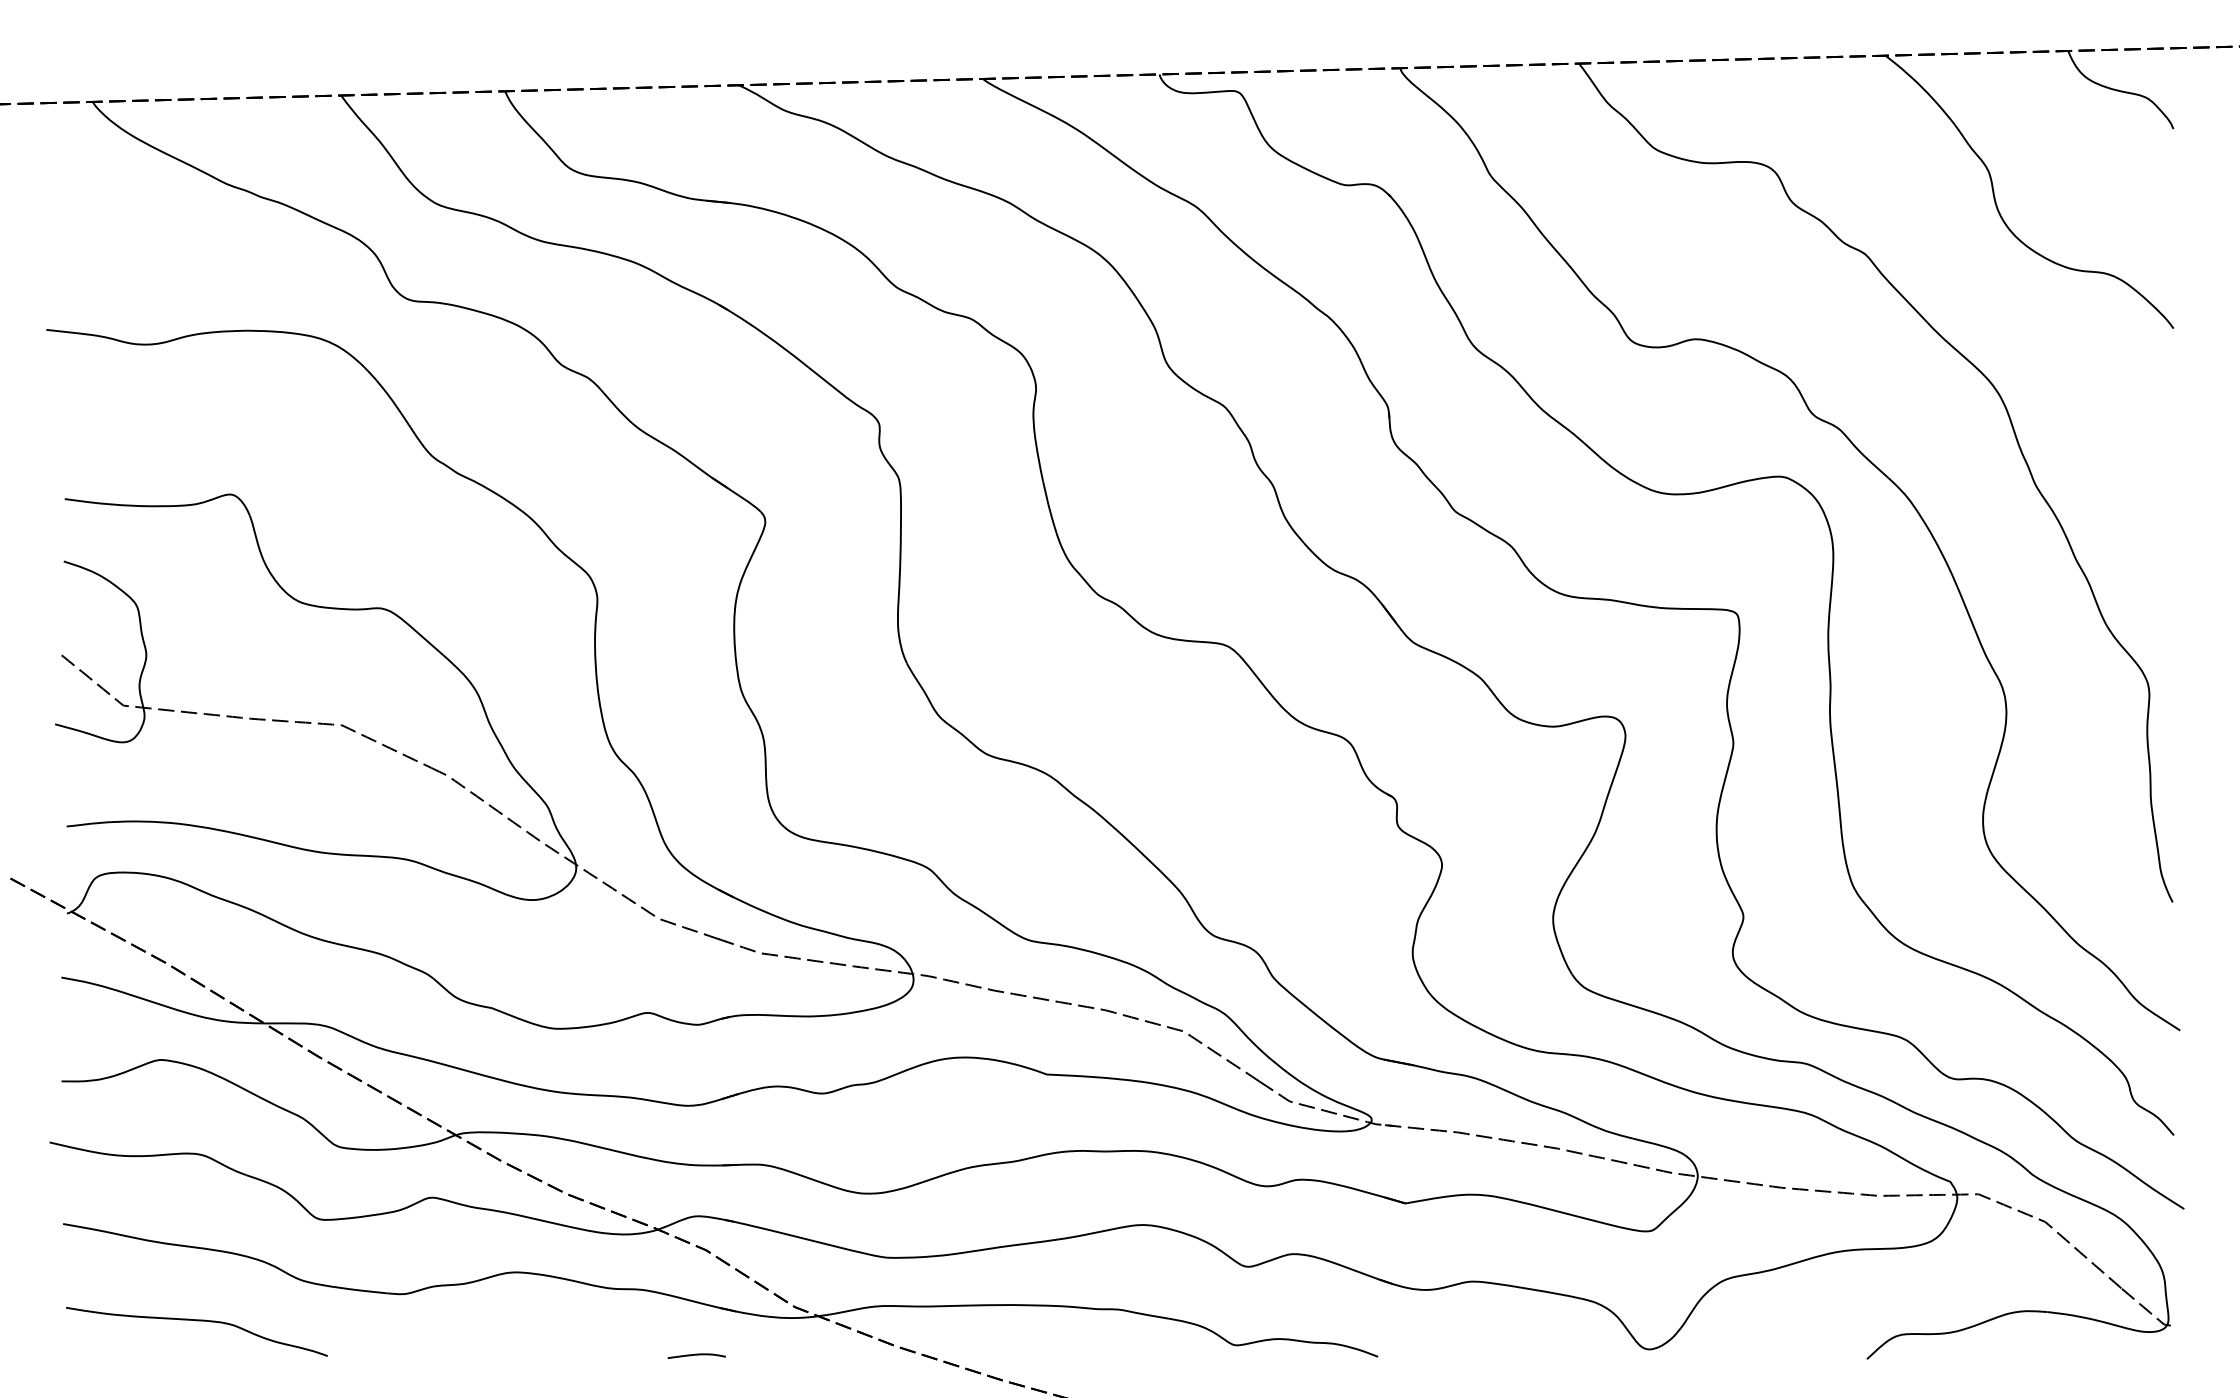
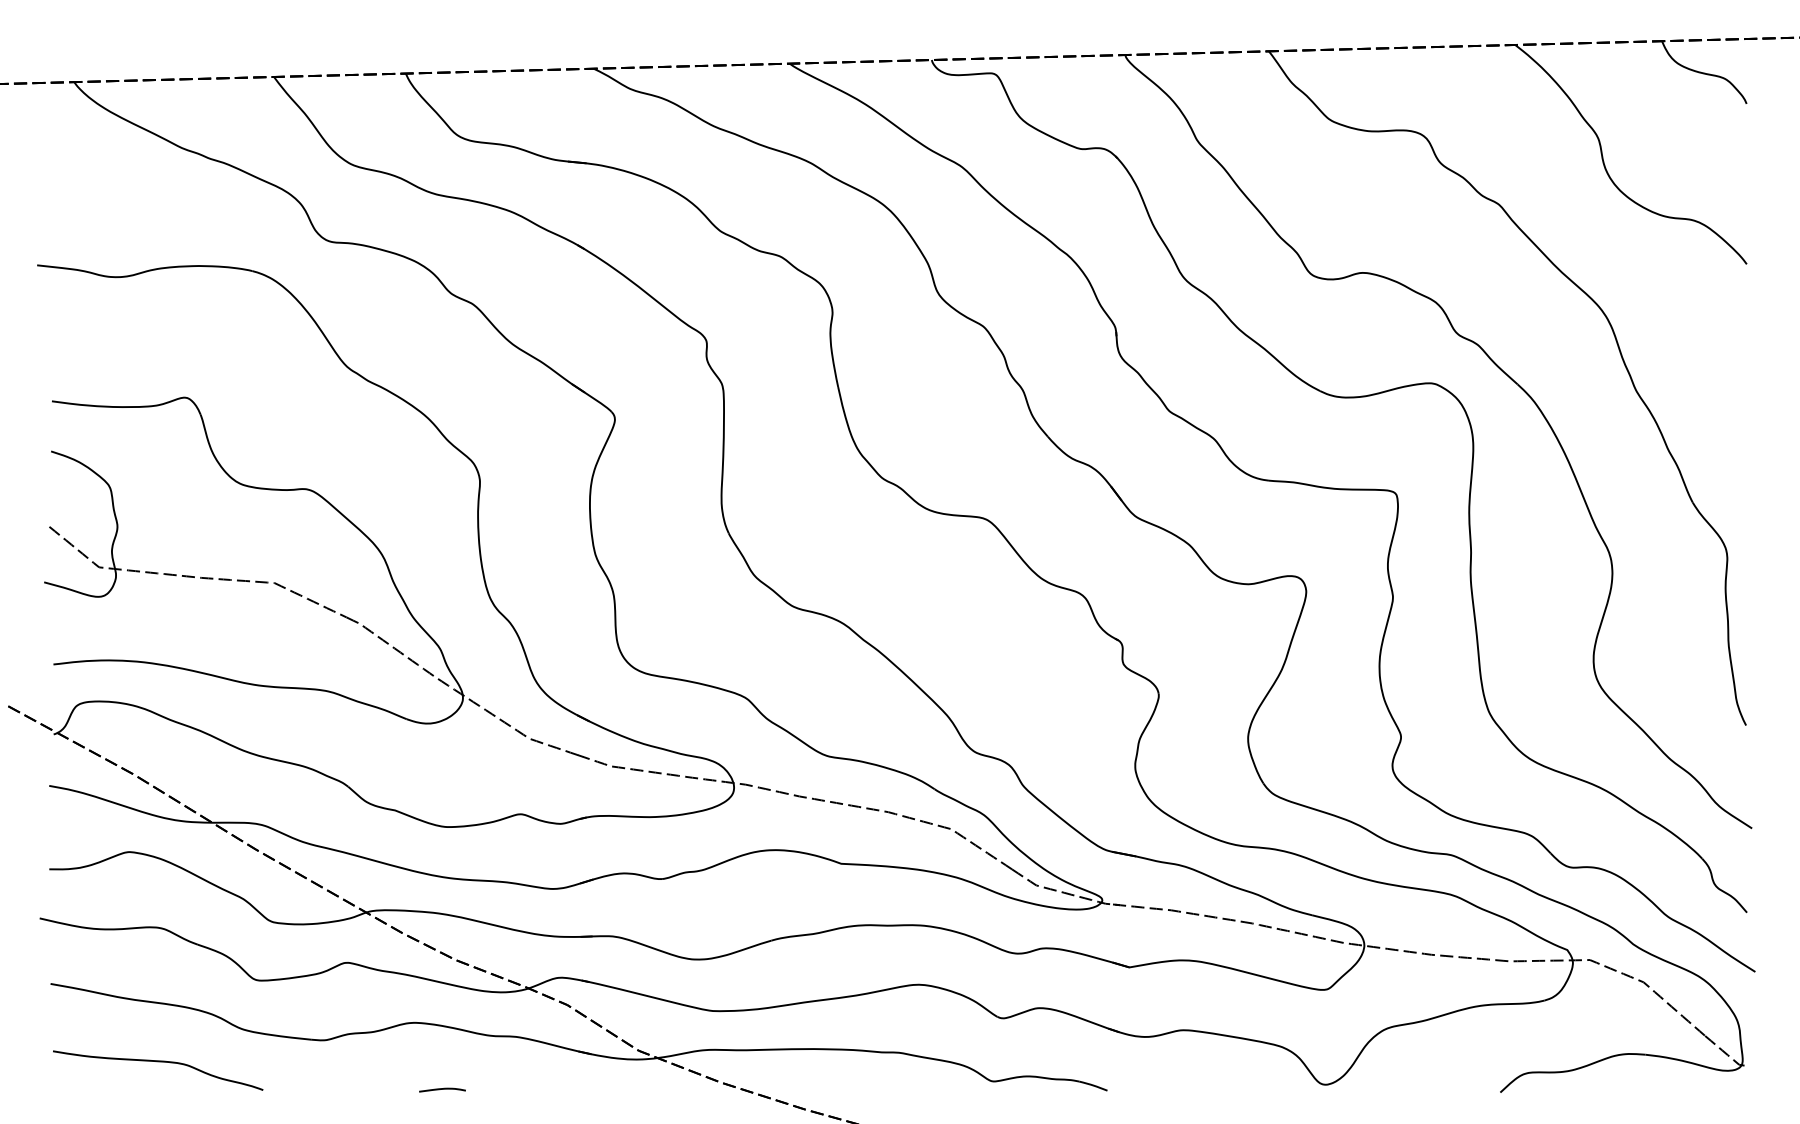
curve: (696, 1355) -> (442, 1089), moved

